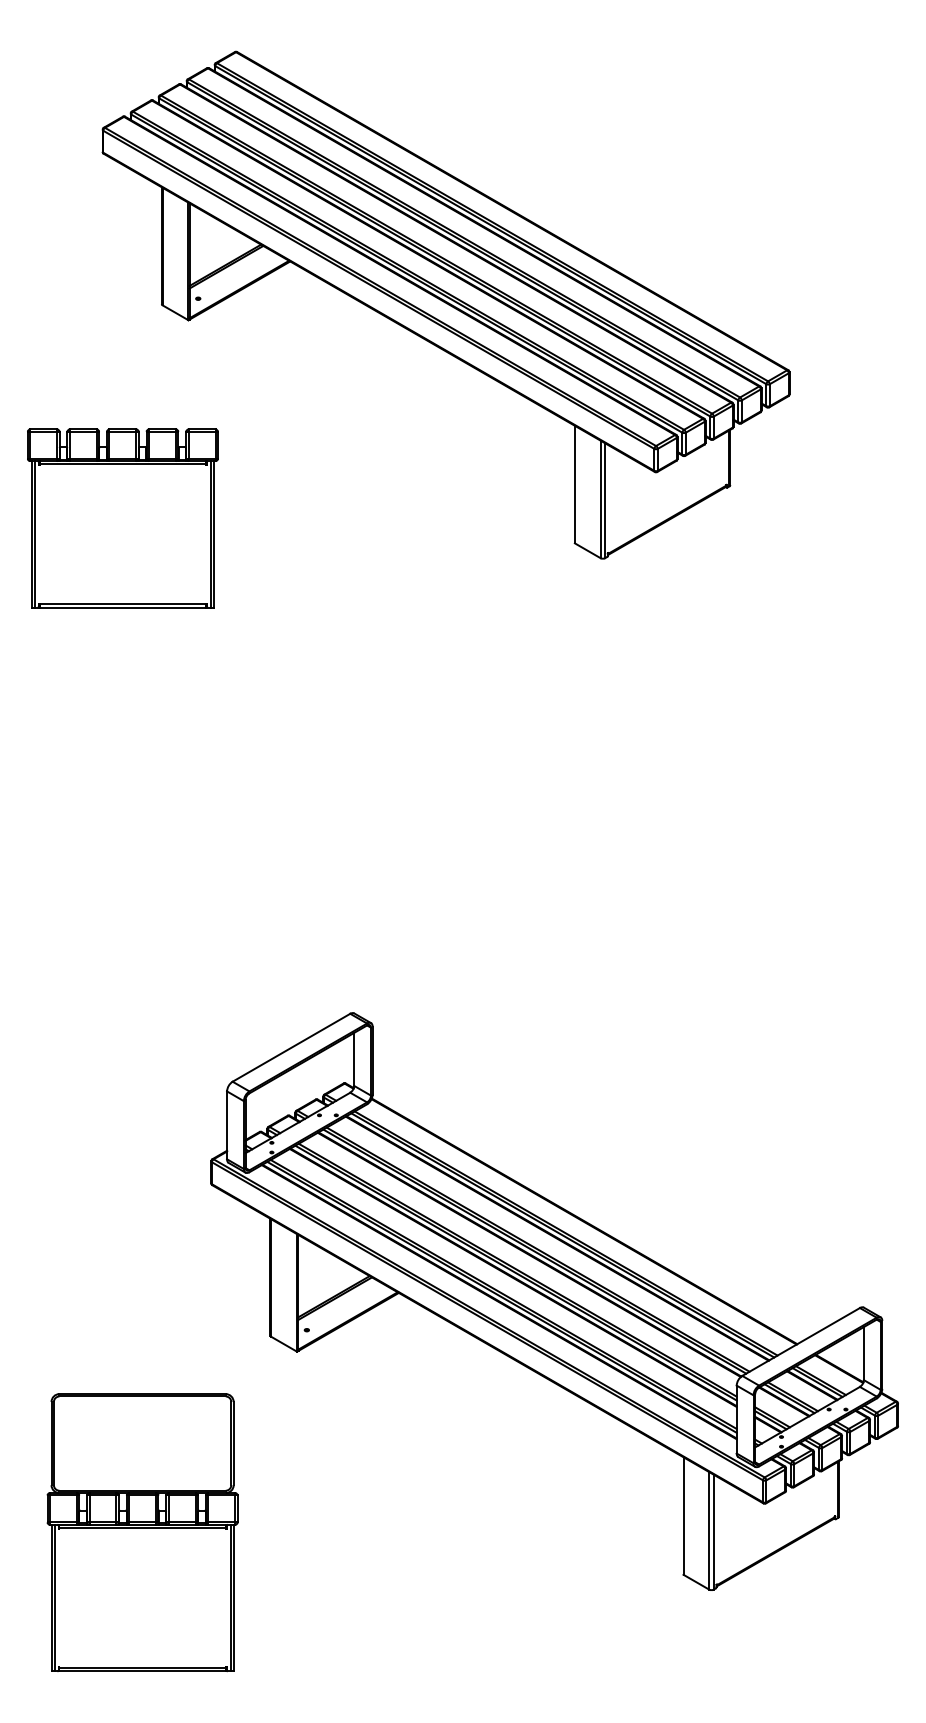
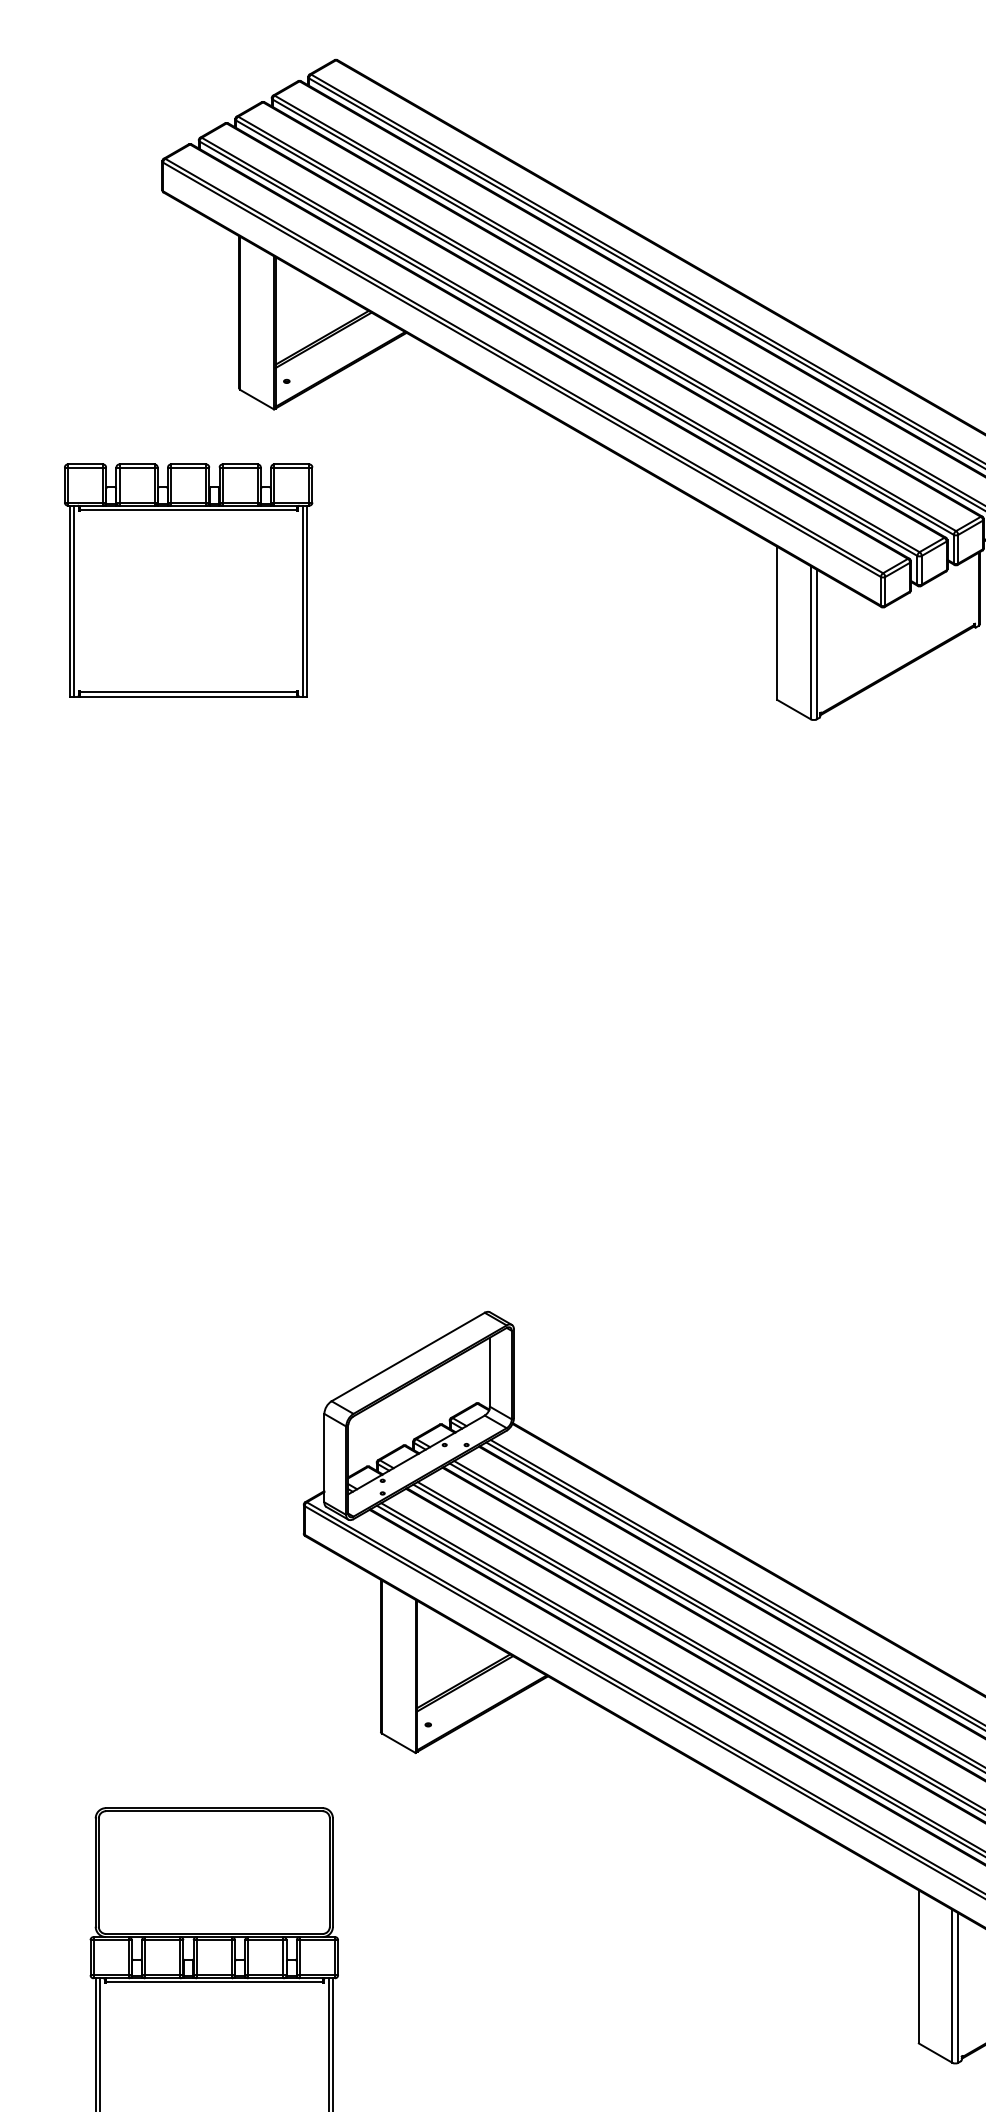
part: (122, 518) -> (188, 580), moved

